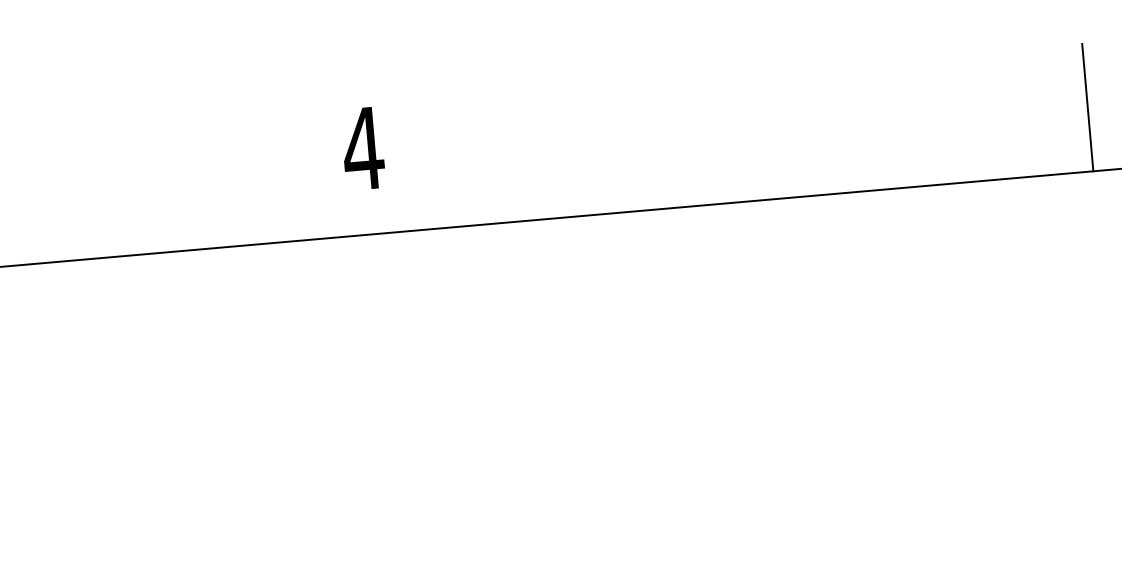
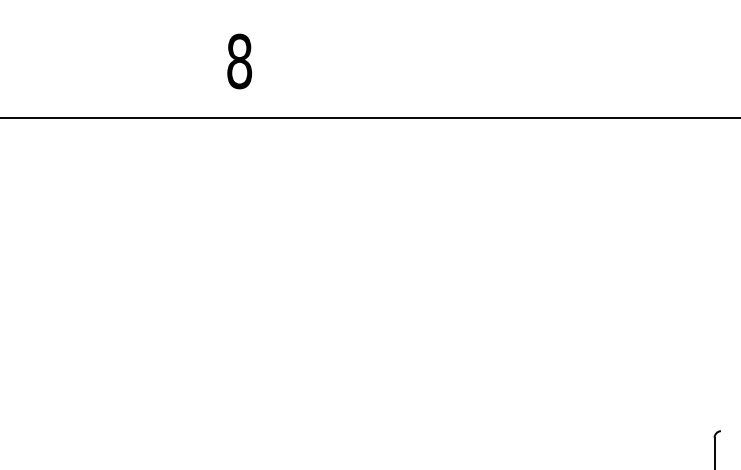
line: (1087, 106) -> (715, 75), removed
text: (363, 148) -> (239, 61), 4 -> 8

